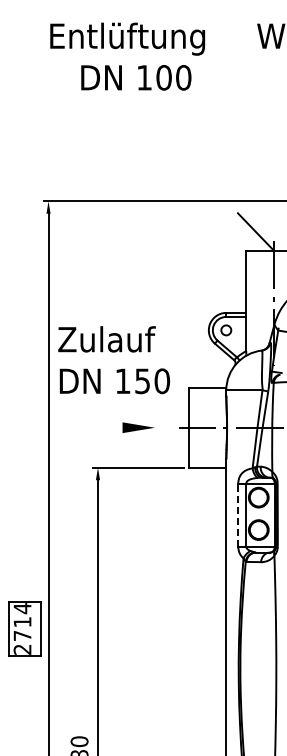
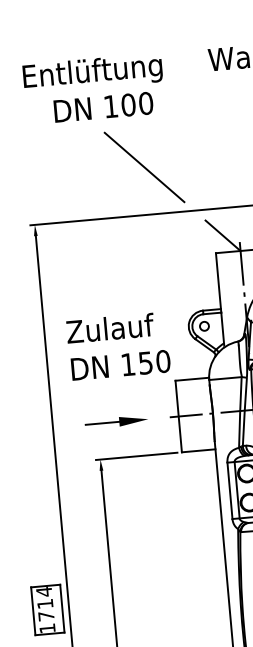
line: (175, 148) -> (144, 167), added
text: (114, 360) -> (118, 346), moved
line: (103, 427) -> (102, 423), added
line: (238, 514) -> (230, 490), dashed -> solid
text: (22, 649) -> (47, 628), 2714 -> 1714

